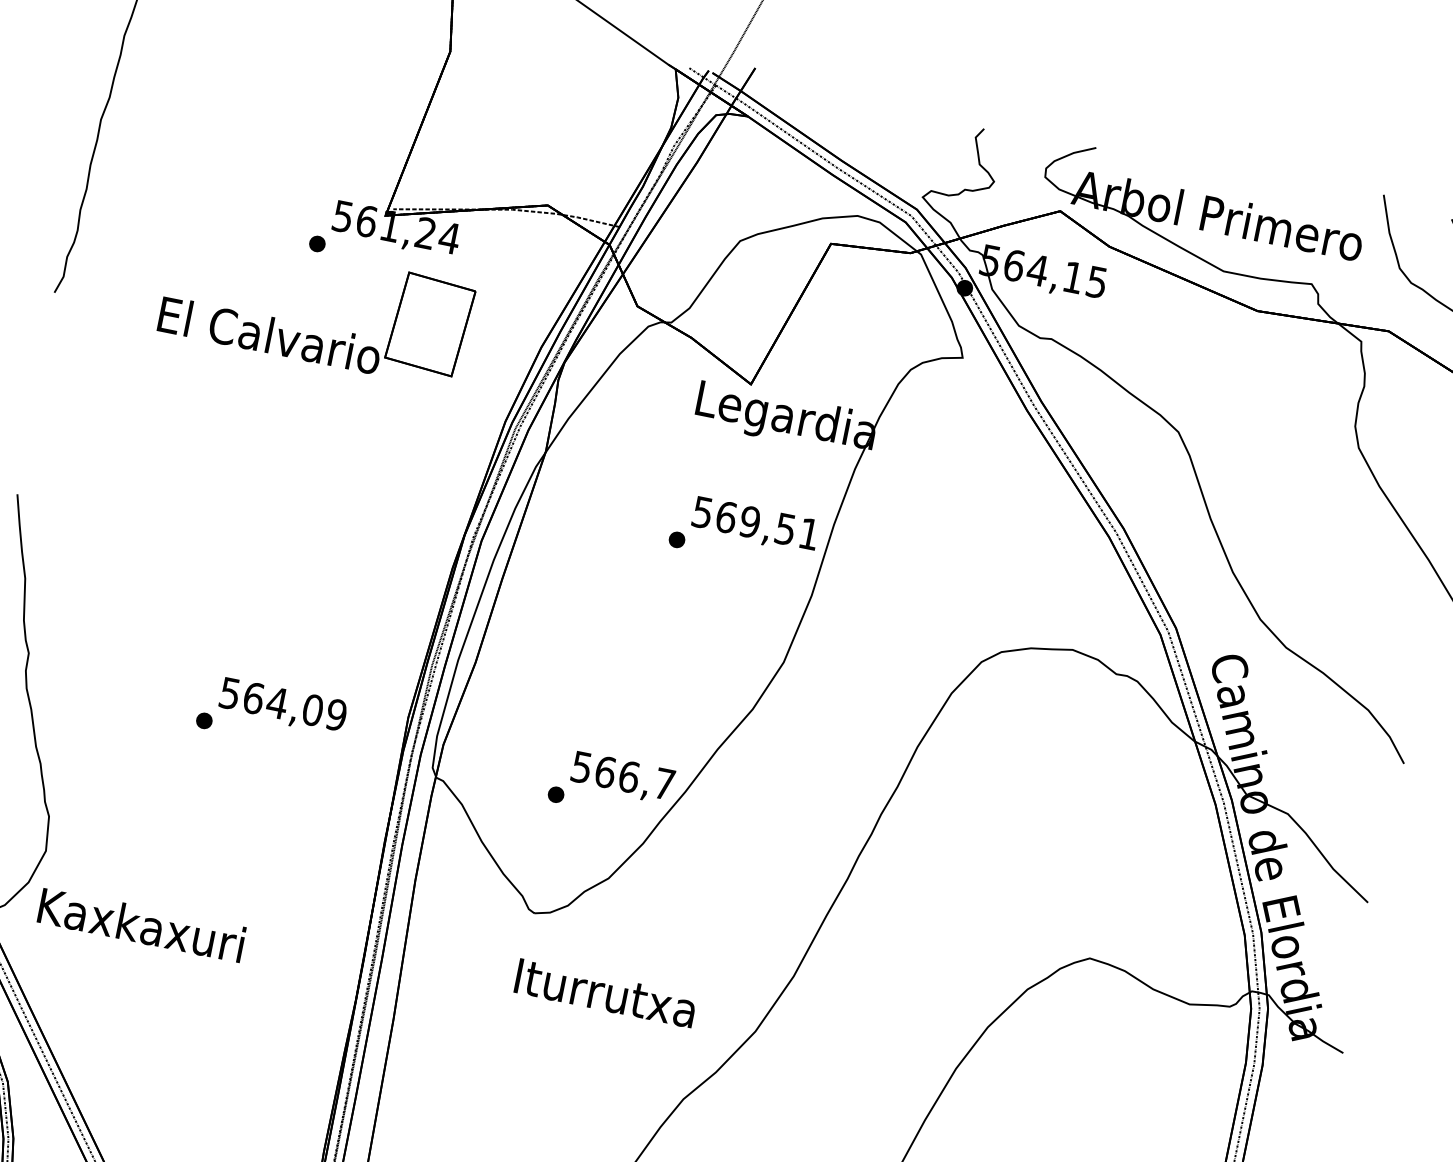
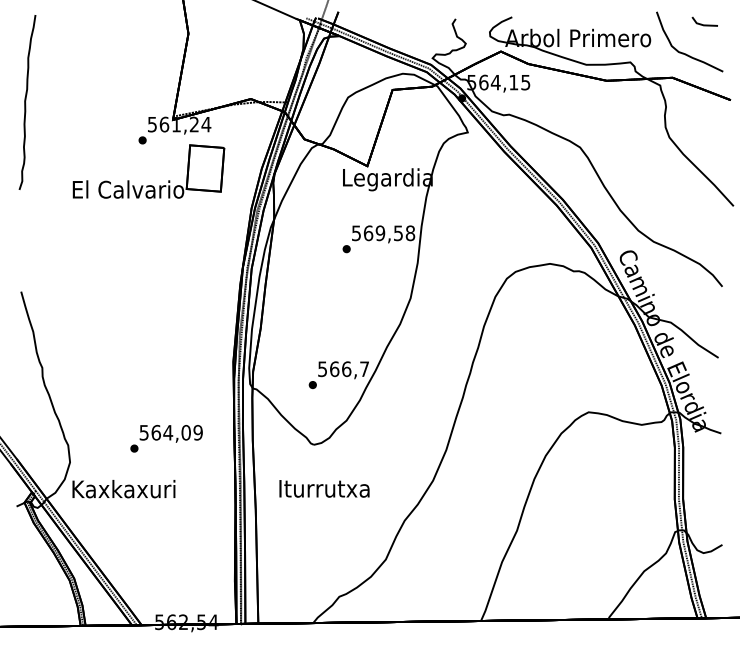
text: (809, 534) -> (410, 233), 569,51 -> 569,58
text: (271, 713) -> (166, 438), moved
text: (605, 992) -> (324, 488), moved

